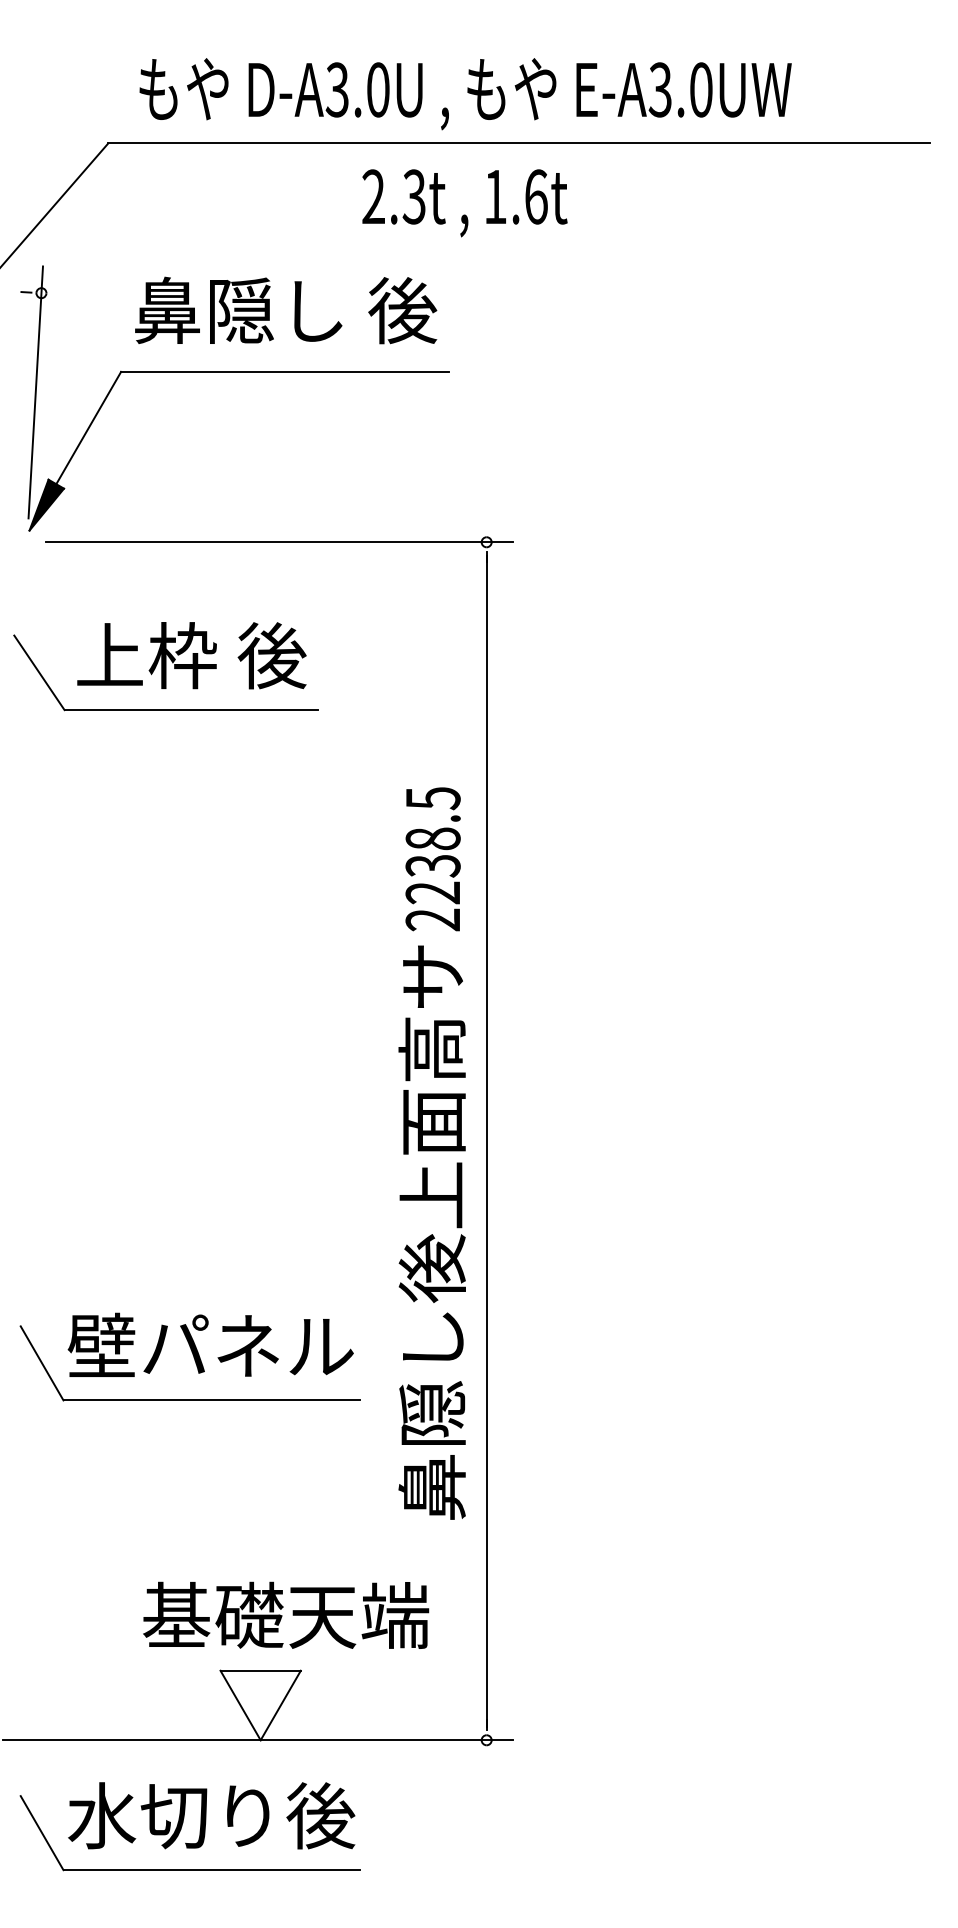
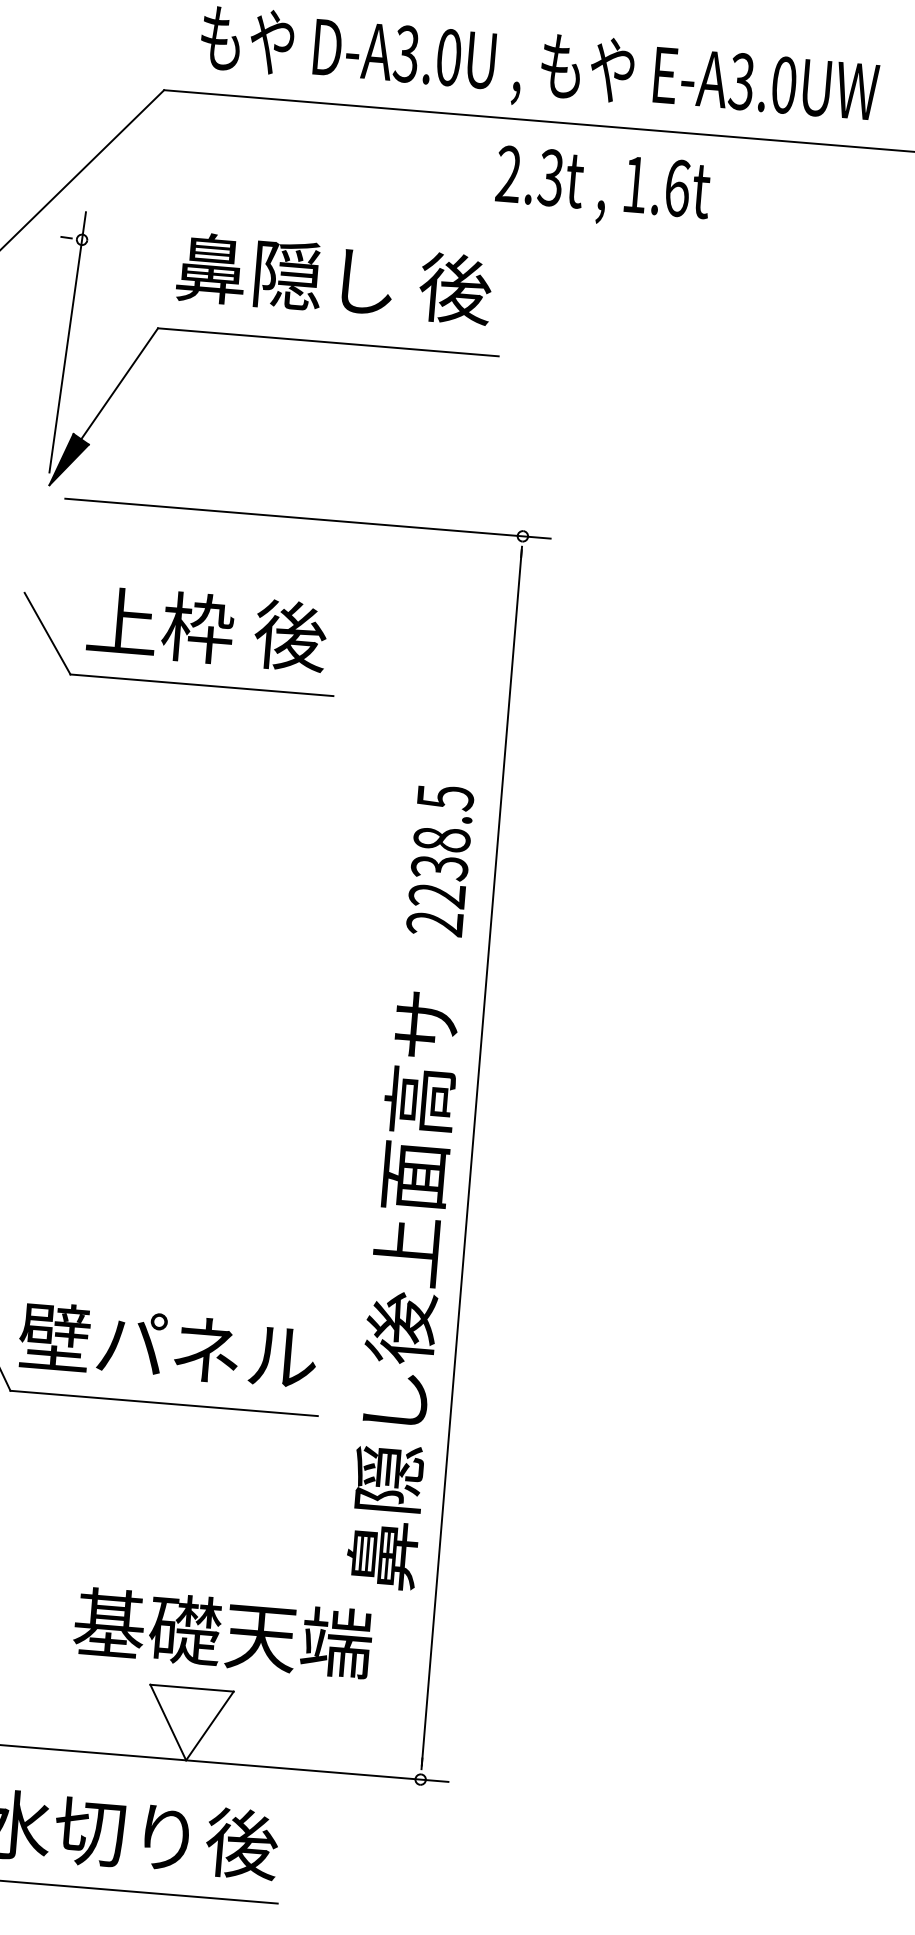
text: (464, 203) -> (602, 188), moved
text: (431, 1232) -> (403, 1290), moved

